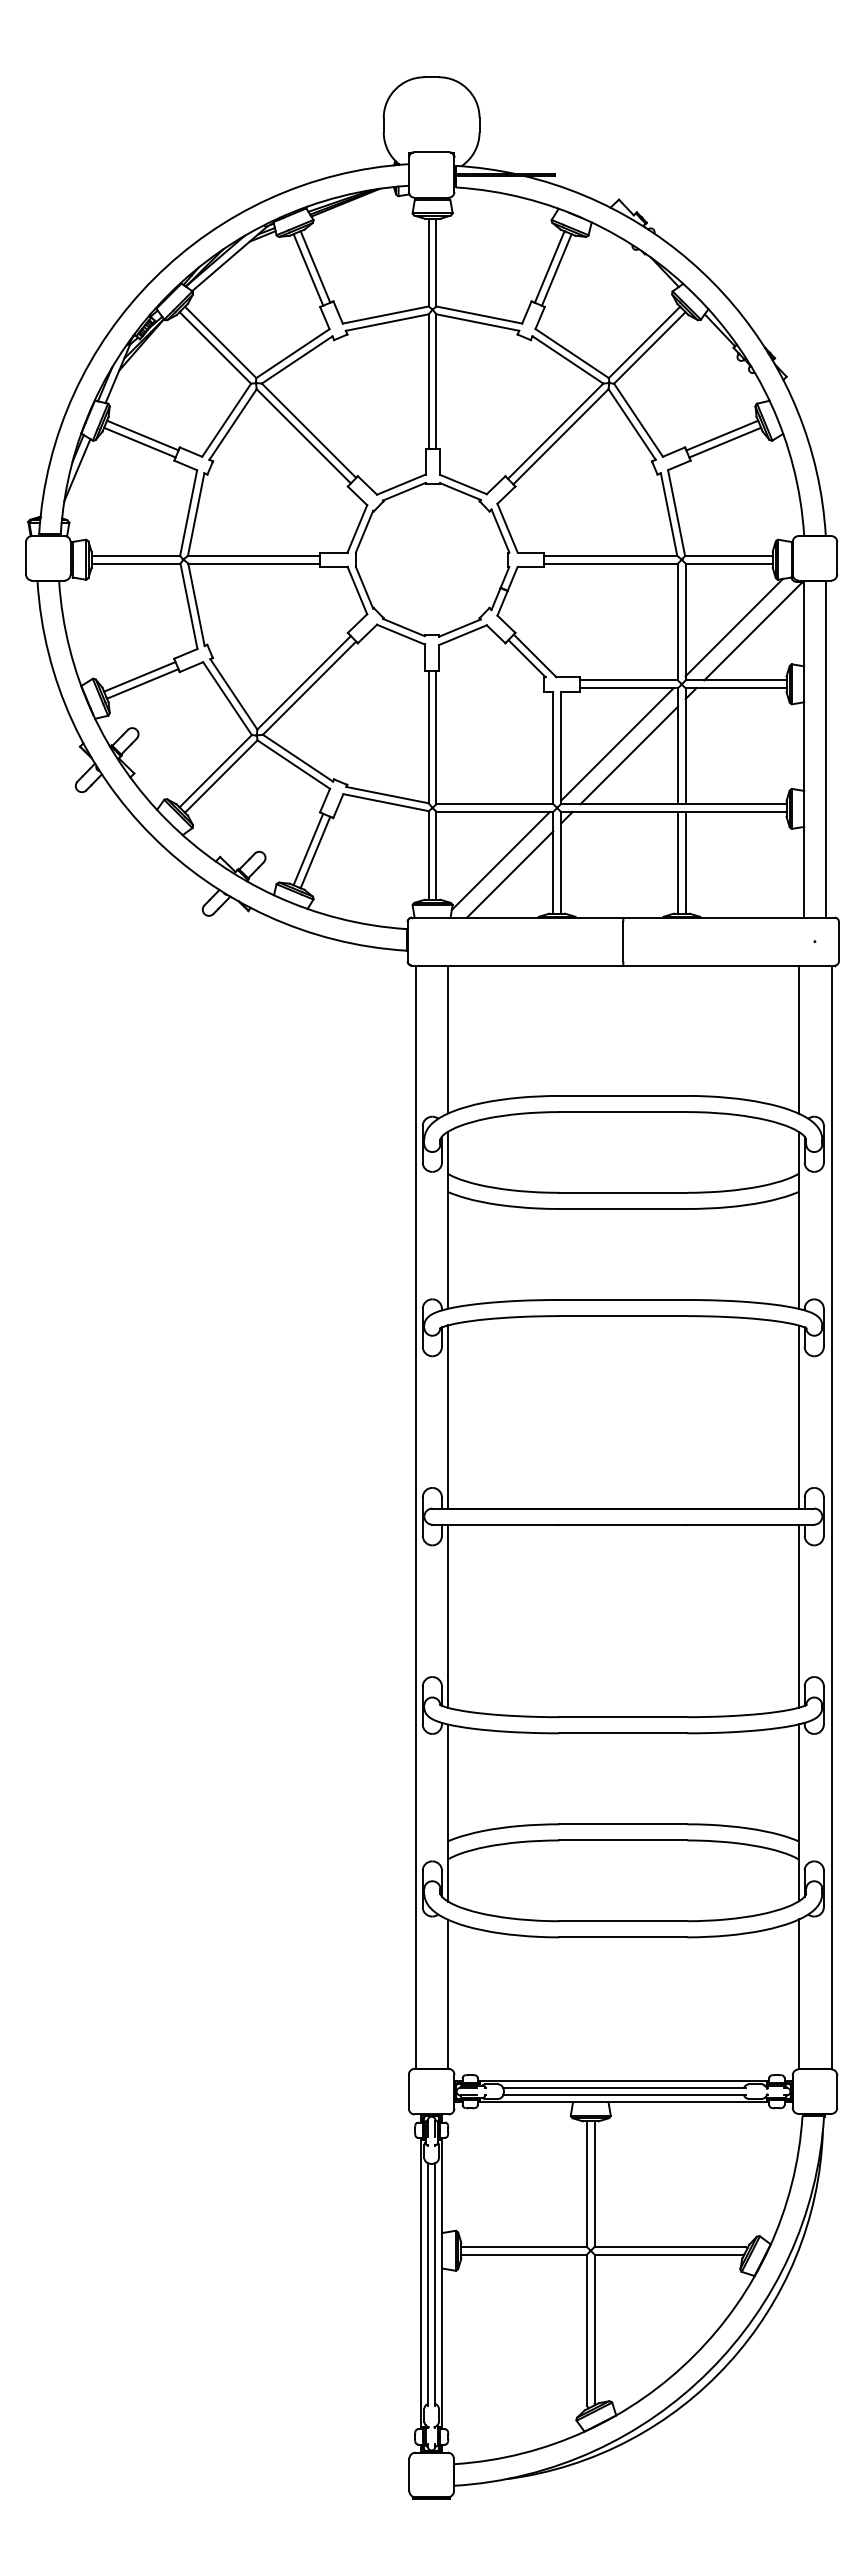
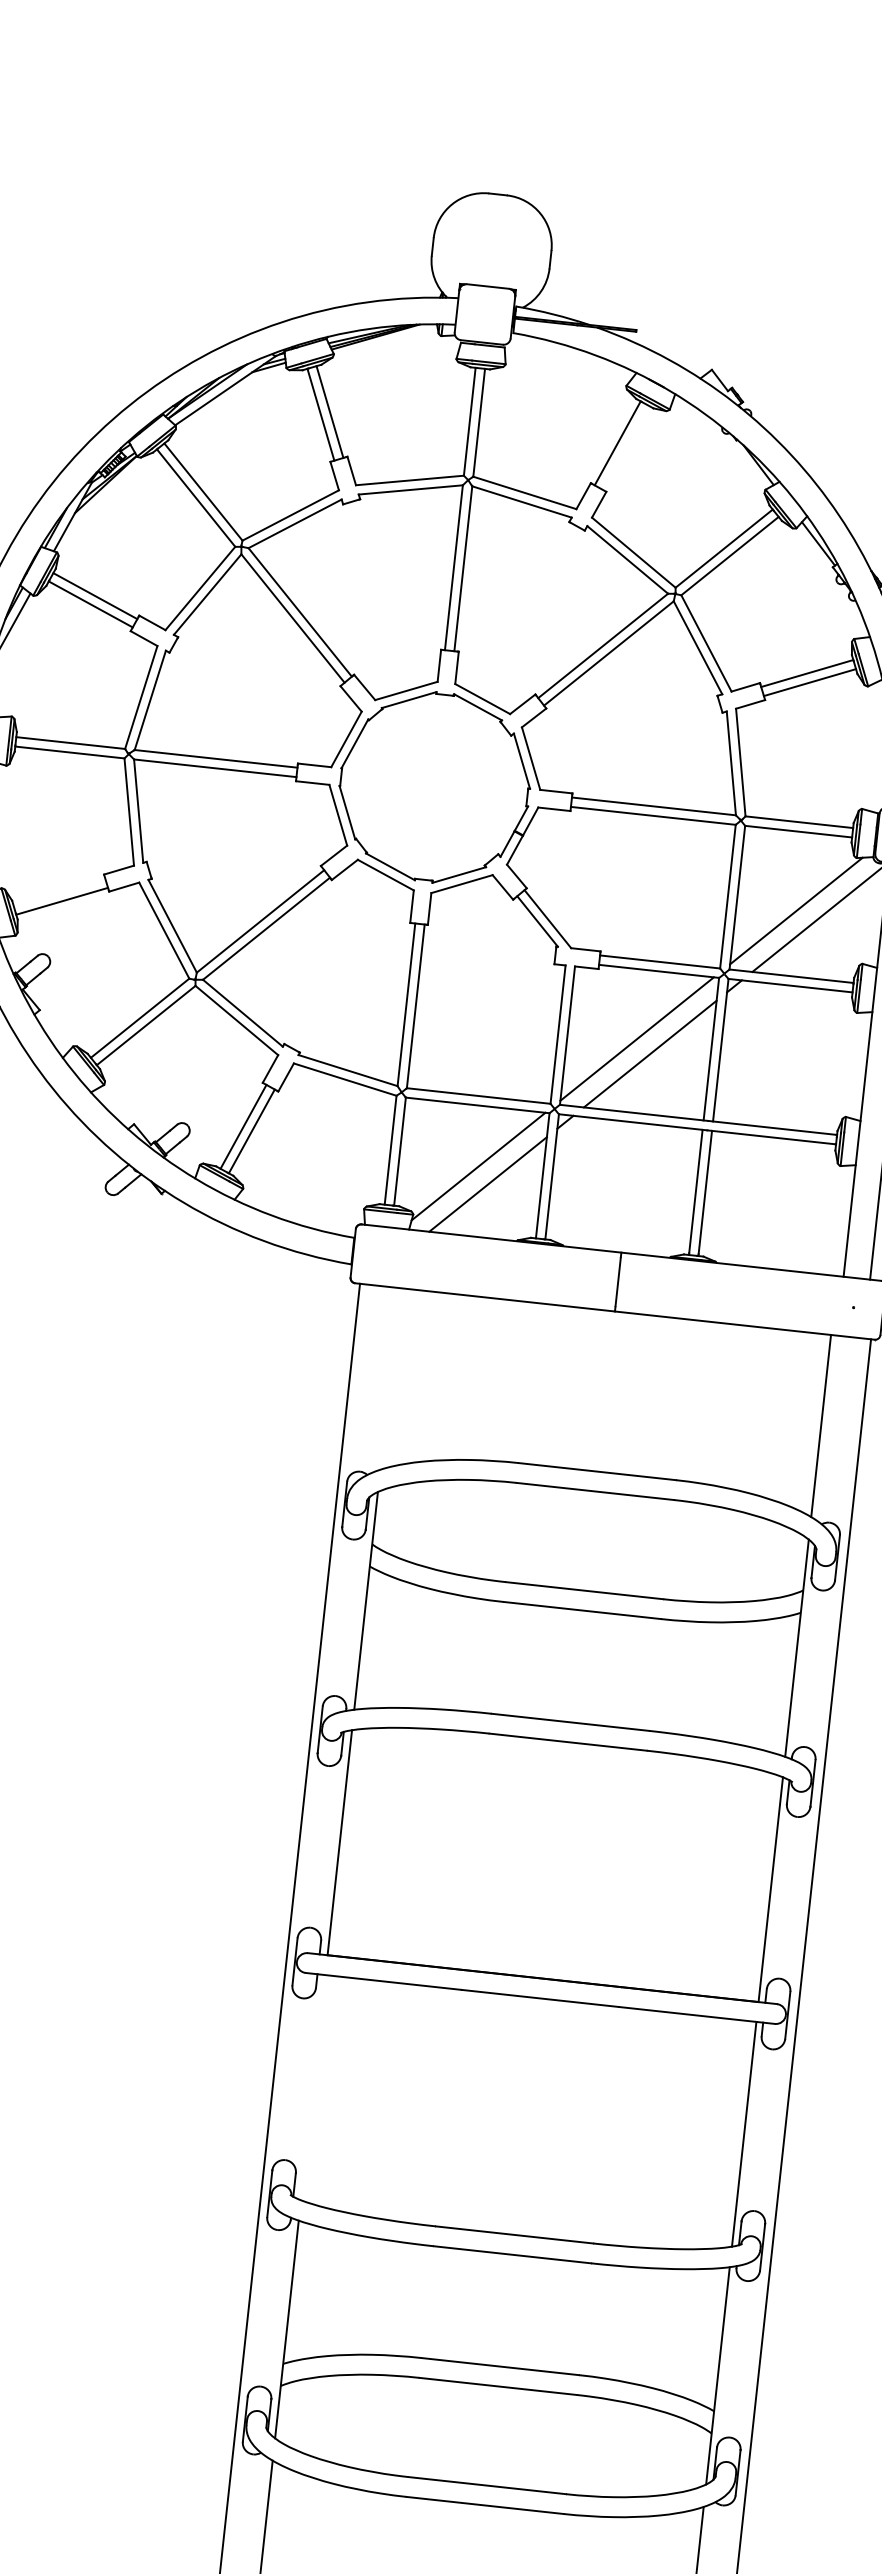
line: (556, 269) -> (625, 447), removed
line: (139, 676) -> (59, 891), removed
line: (448, 1039) -> (390, 1378), removed
line: (448, 1615) -> (313, 2086), removed

